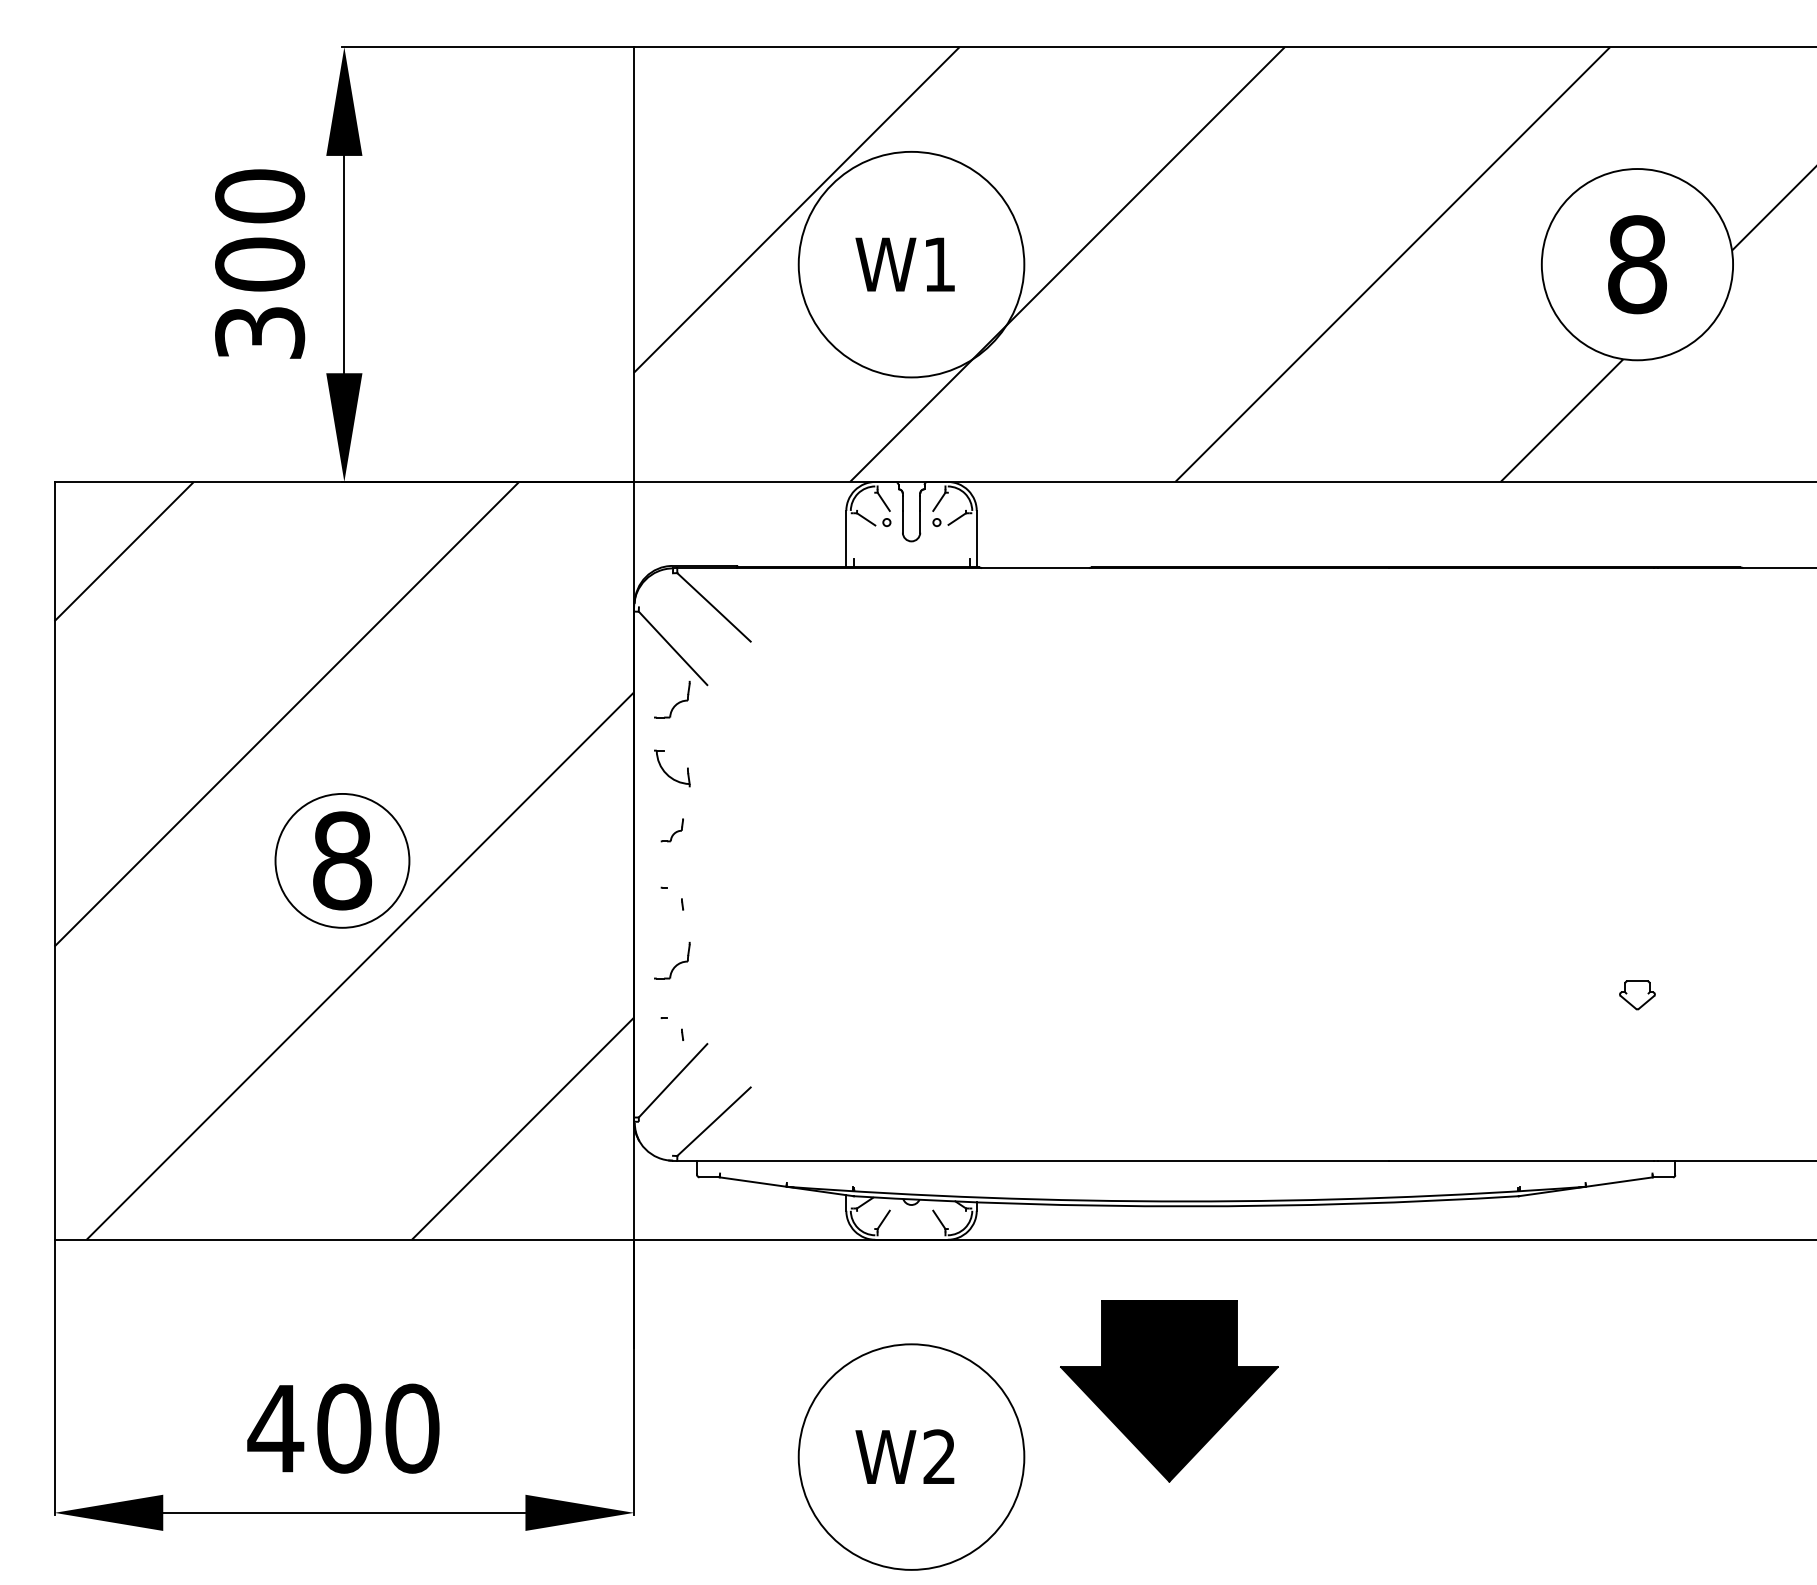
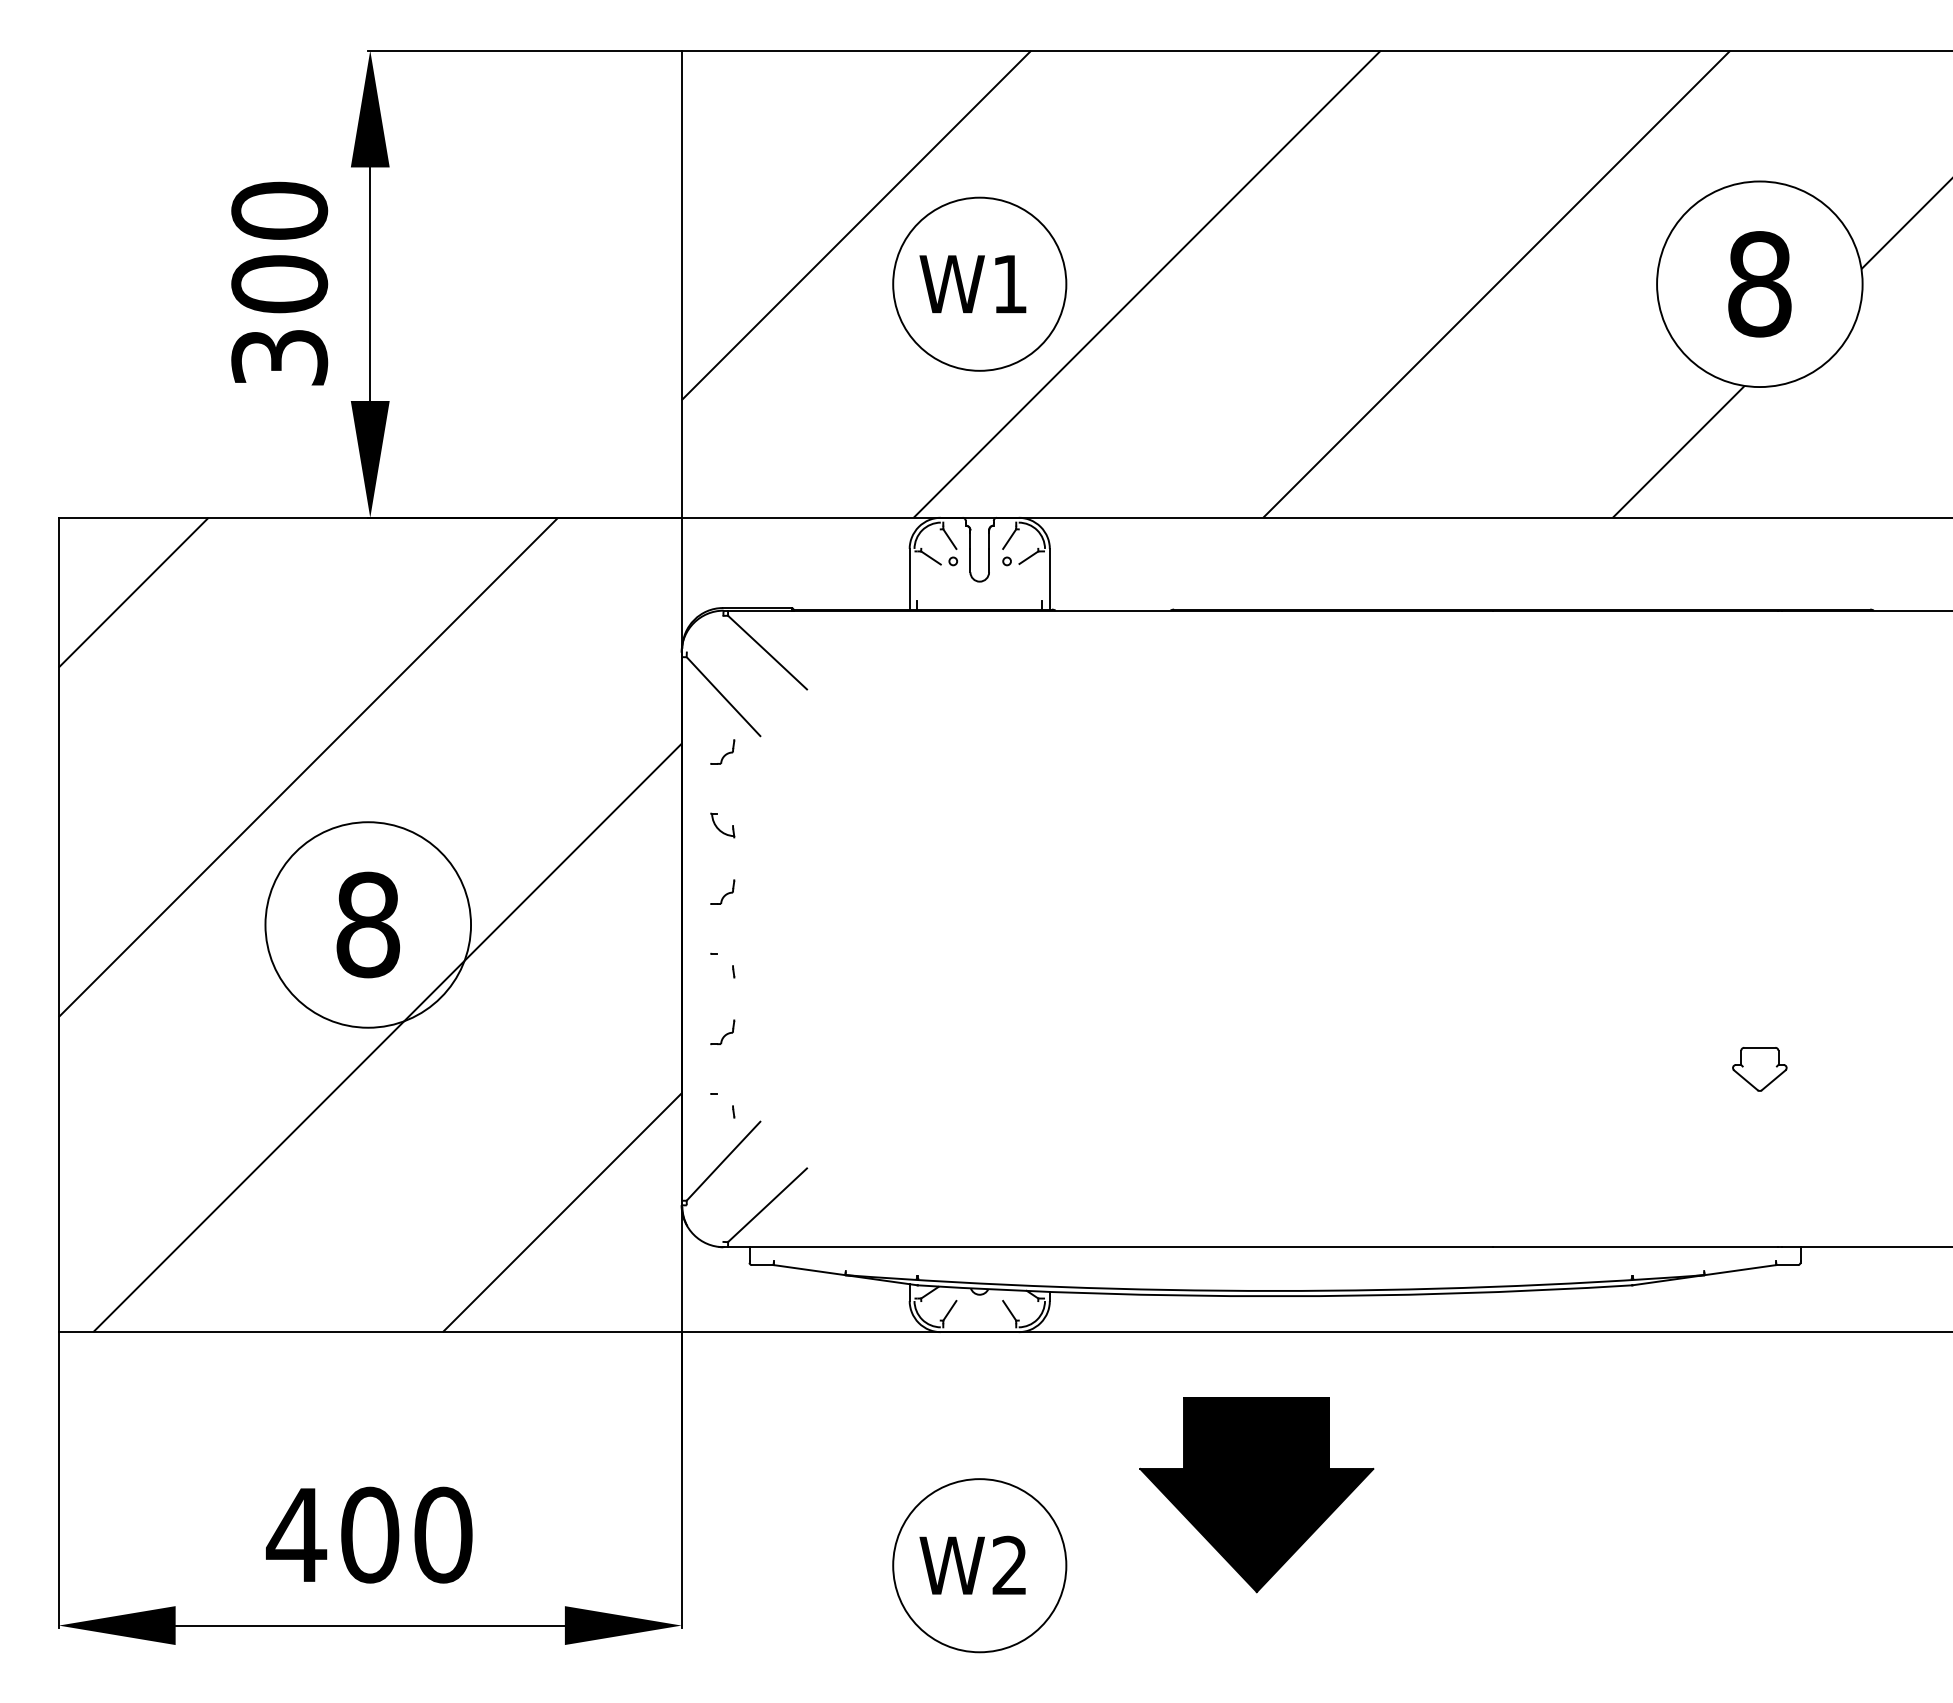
circle: (911, 264) -> (979, 284), size x0.71
part: (671, 699) -> (721, 751), size x0.62
part: (671, 768) -> (721, 825), size x0.62
circle: (342, 860) -> (368, 924), size x1.43
part: (671, 960) -> (721, 1032), size x0.62
part: (1637, 995) -> (1759, 1069), size x1.43
circle: (911, 1456) -> (979, 1565), size x0.71

